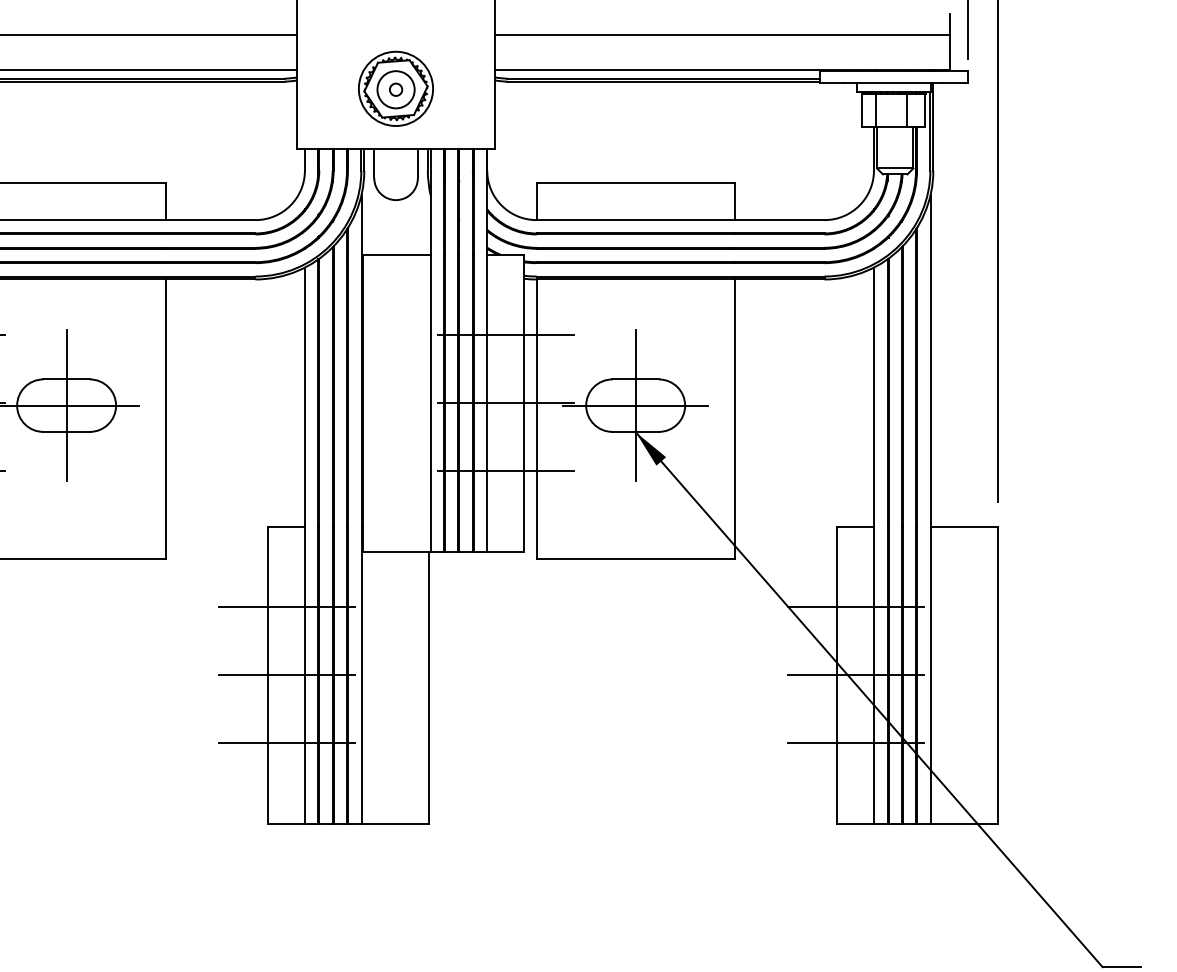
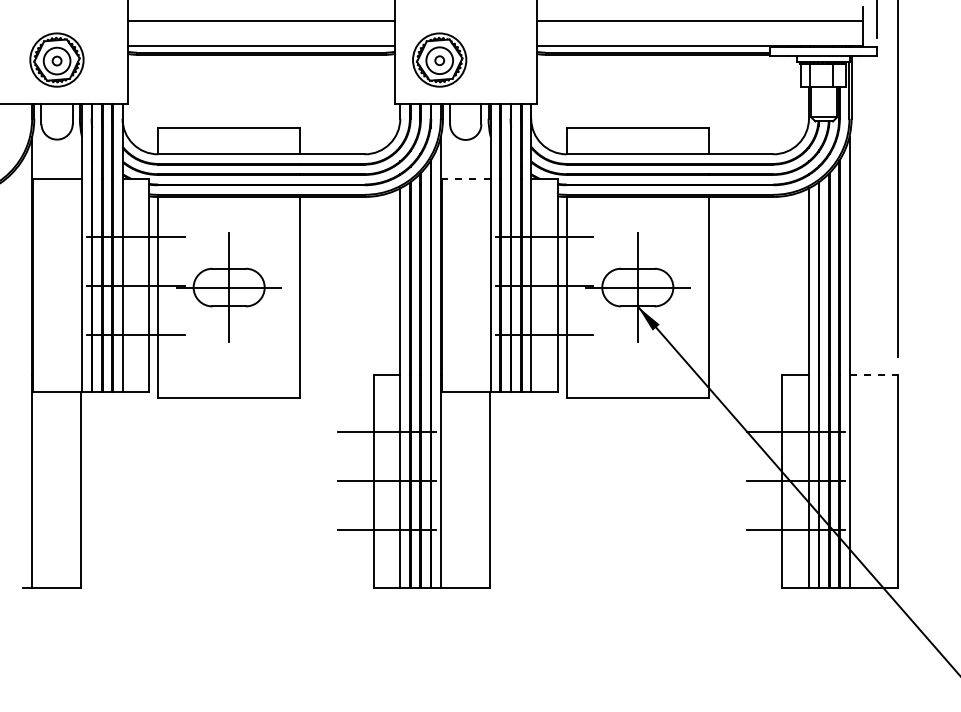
part: (395, 88) -> (439, 59), moved
line: (395, 255) -> (465, 179), solid -> dashed
line: (965, 526) -> (874, 374), solid -> dashed

